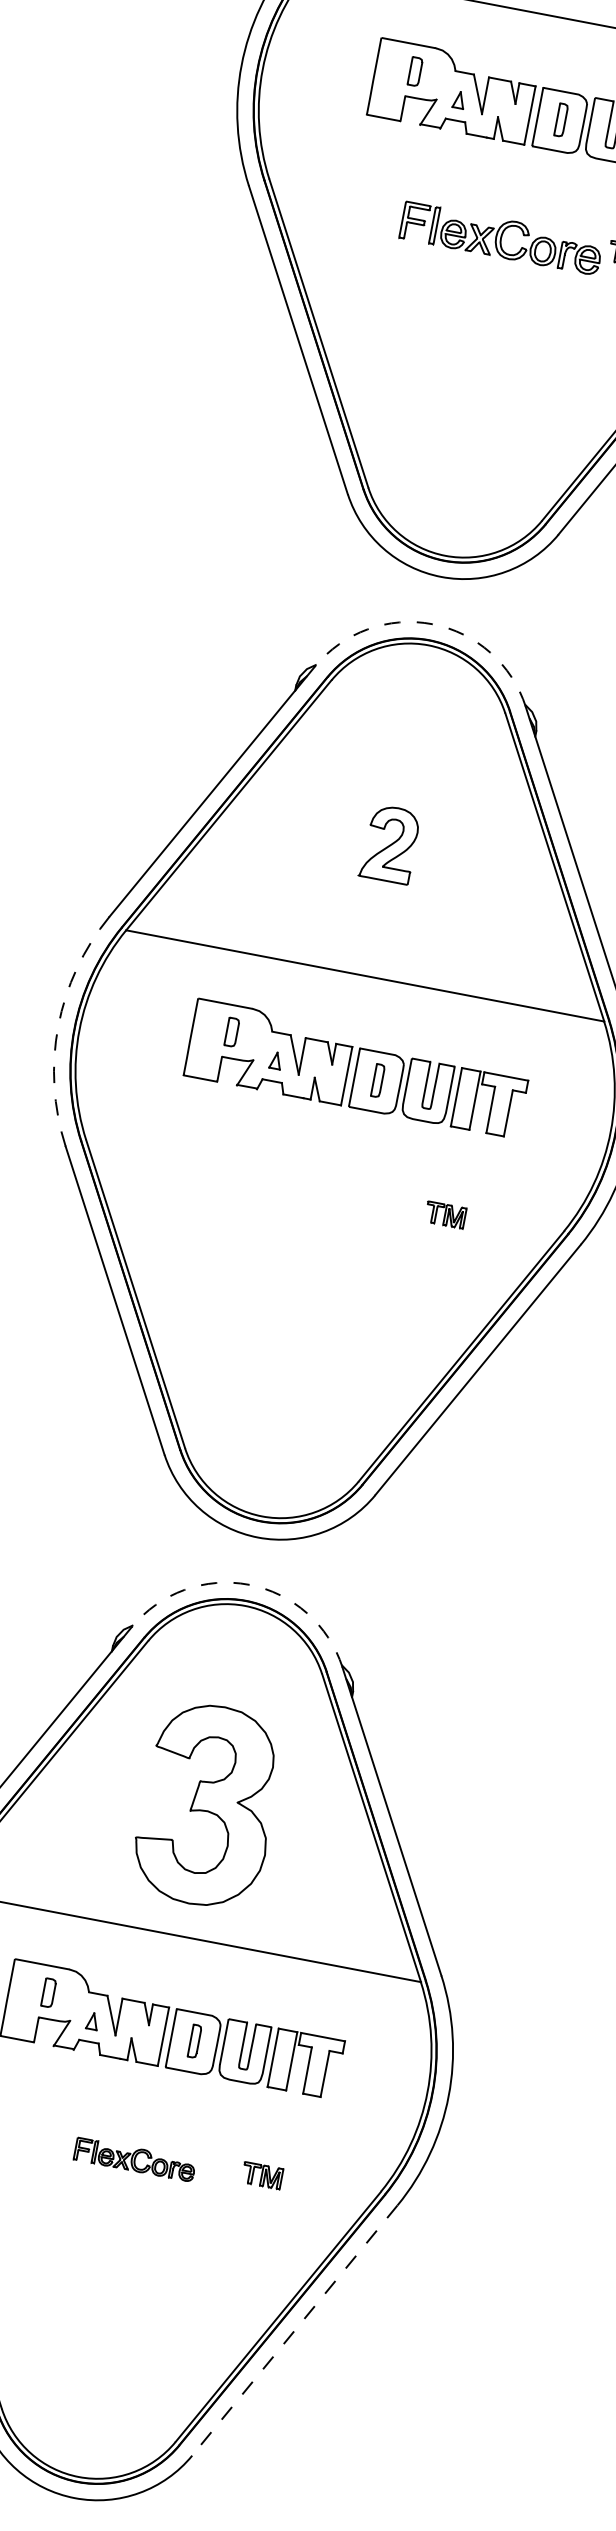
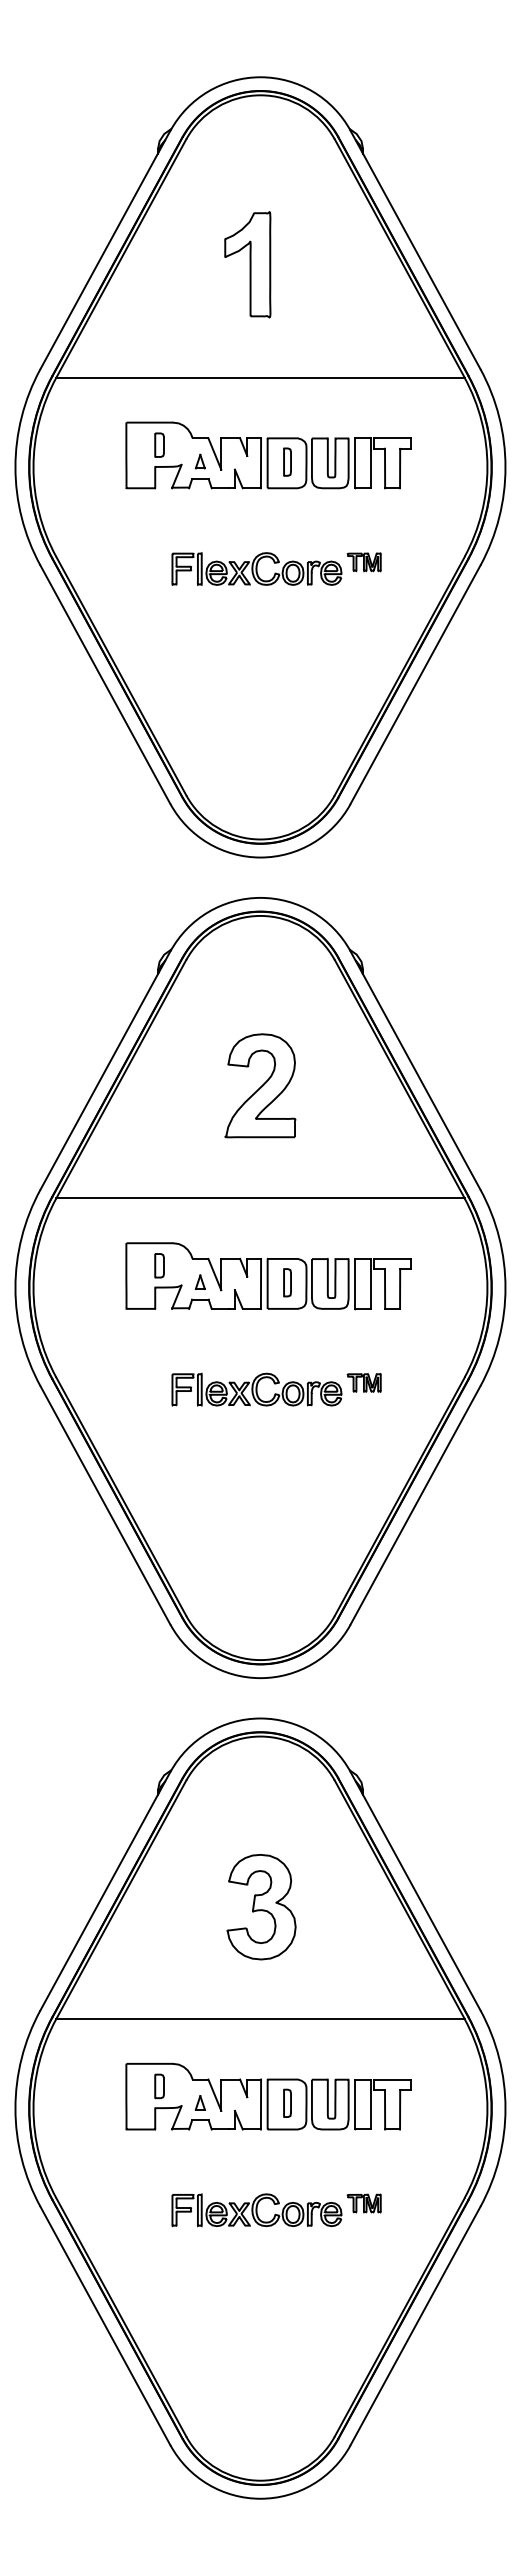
arc: (432, 623) -> (260, 897), dashed -> solid
part: (390, 843) -> (260, 1085), size x1.67
arc: (58, 1025) -> (15, 1287), dashed -> solid
part: (317, 1198) -> (256, 1389), added
arc: (249, 1584) -> (260, 1718), dashed -> solid
part: (208, 1806) -> (261, 1907), size x0.62
part: (134, 2159) -> (256, 2210), size x1.67
line: (294, 2331) -> (415, 2326), dashed -> solid

